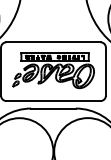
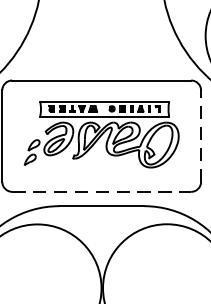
line: (105, 71) -> (200, 135), solid -> dashed
line: (53, 101) -> (101, 192), solid -> dashed

